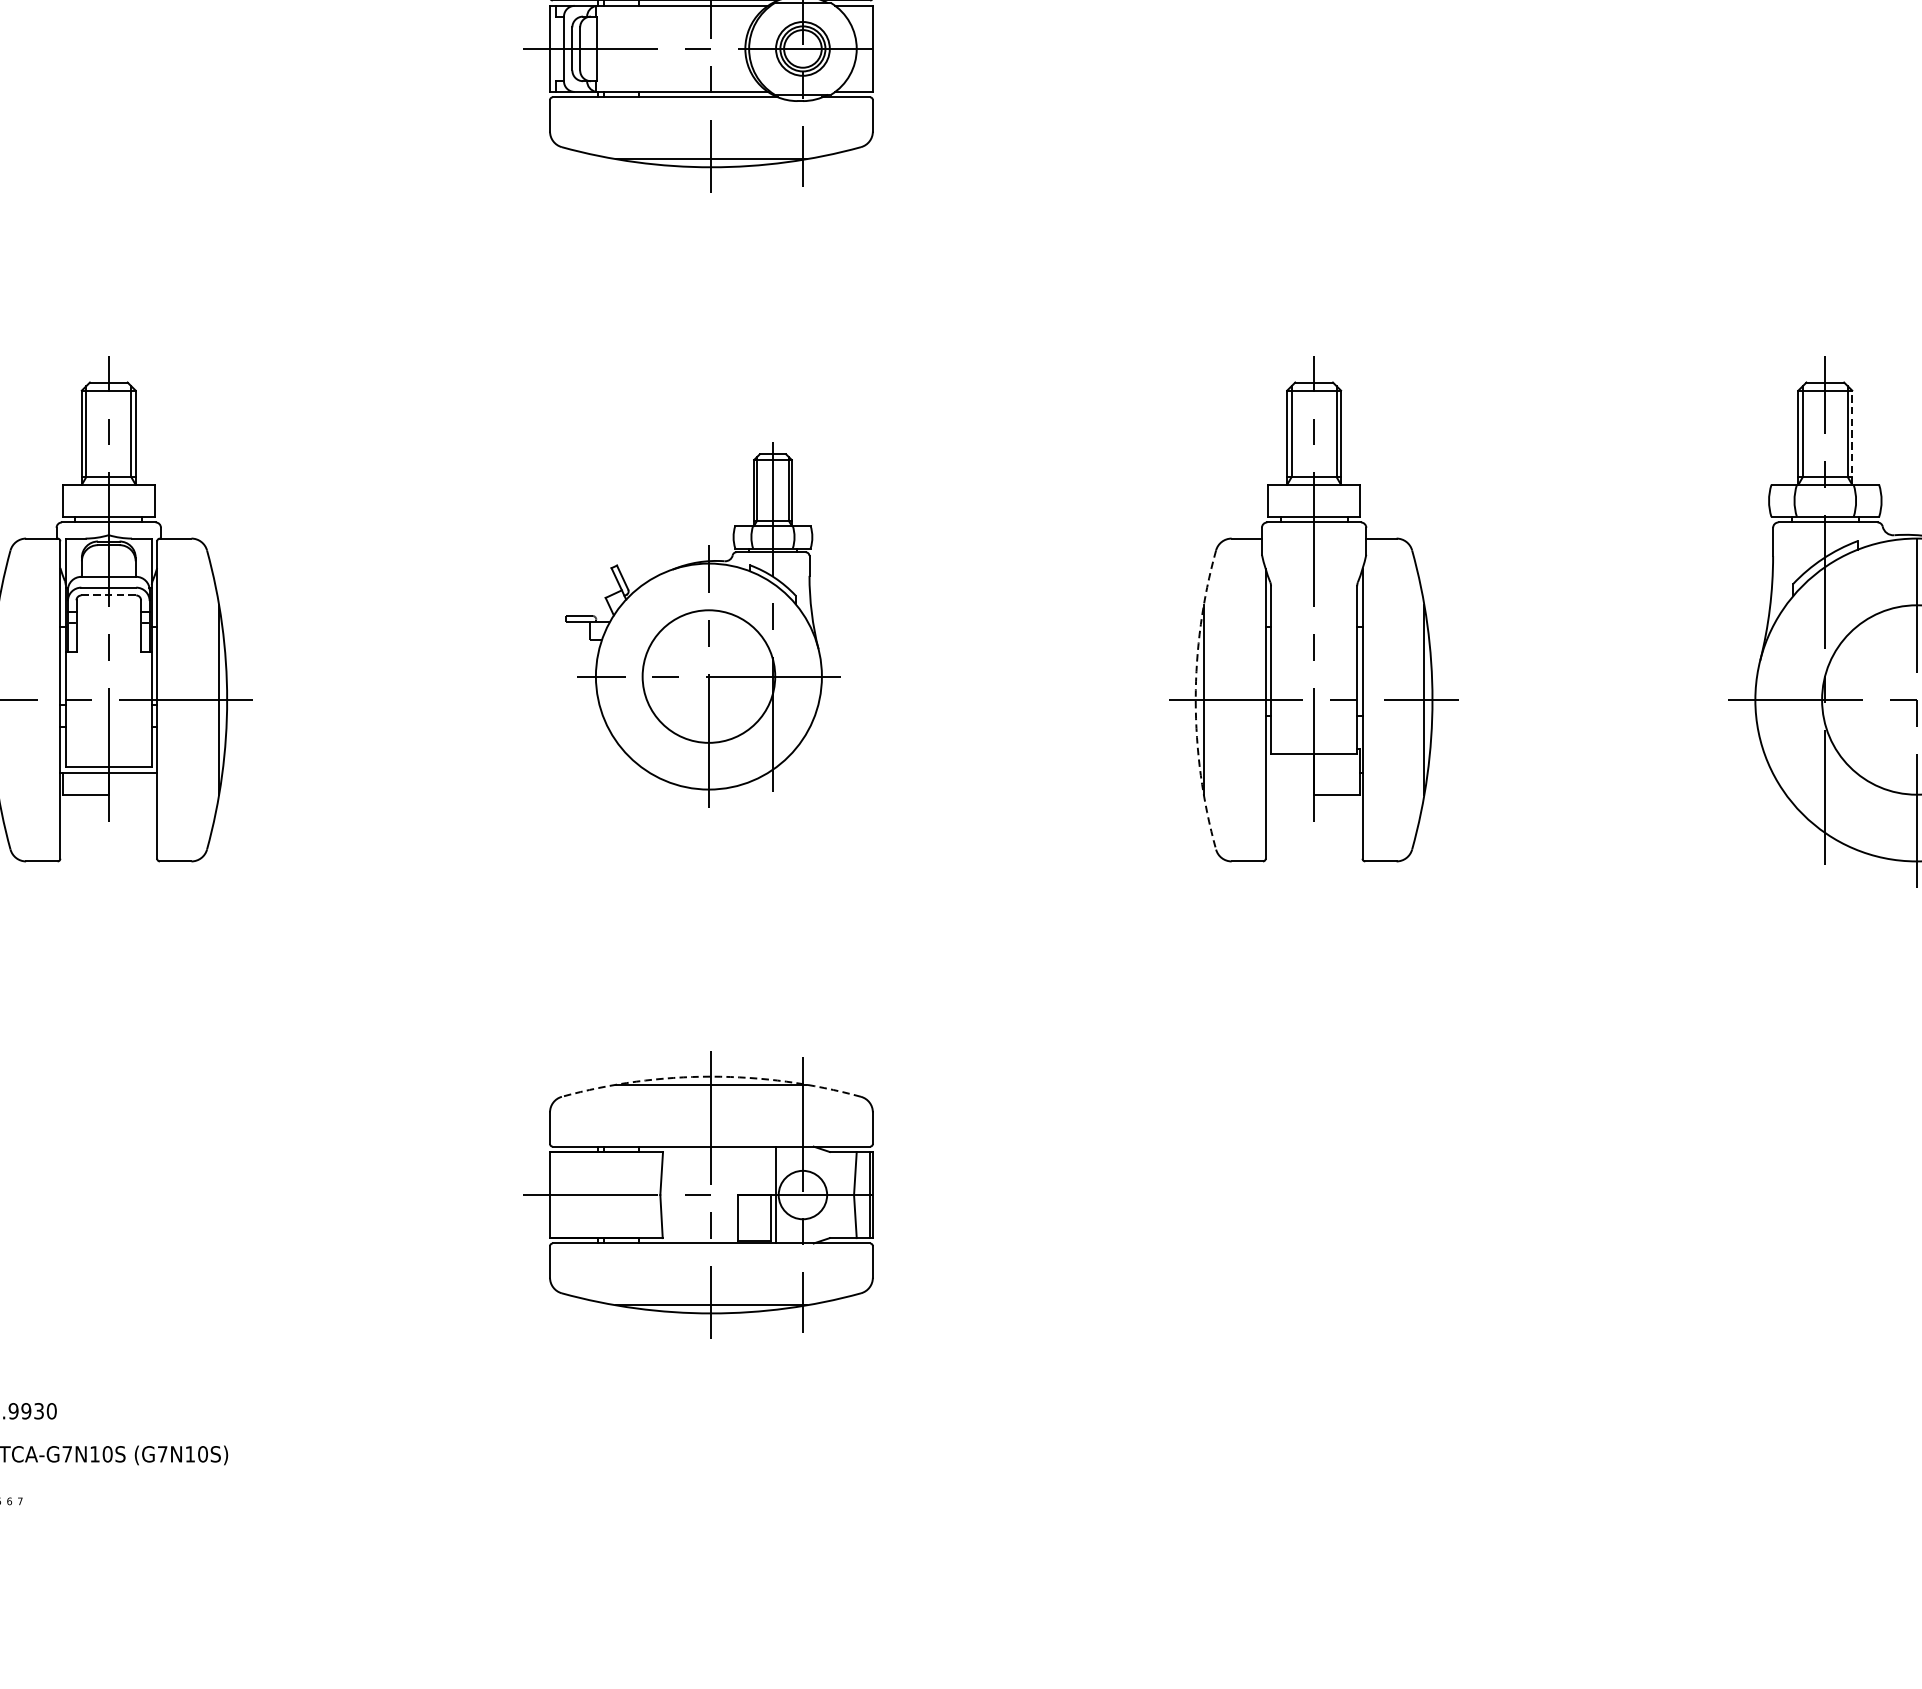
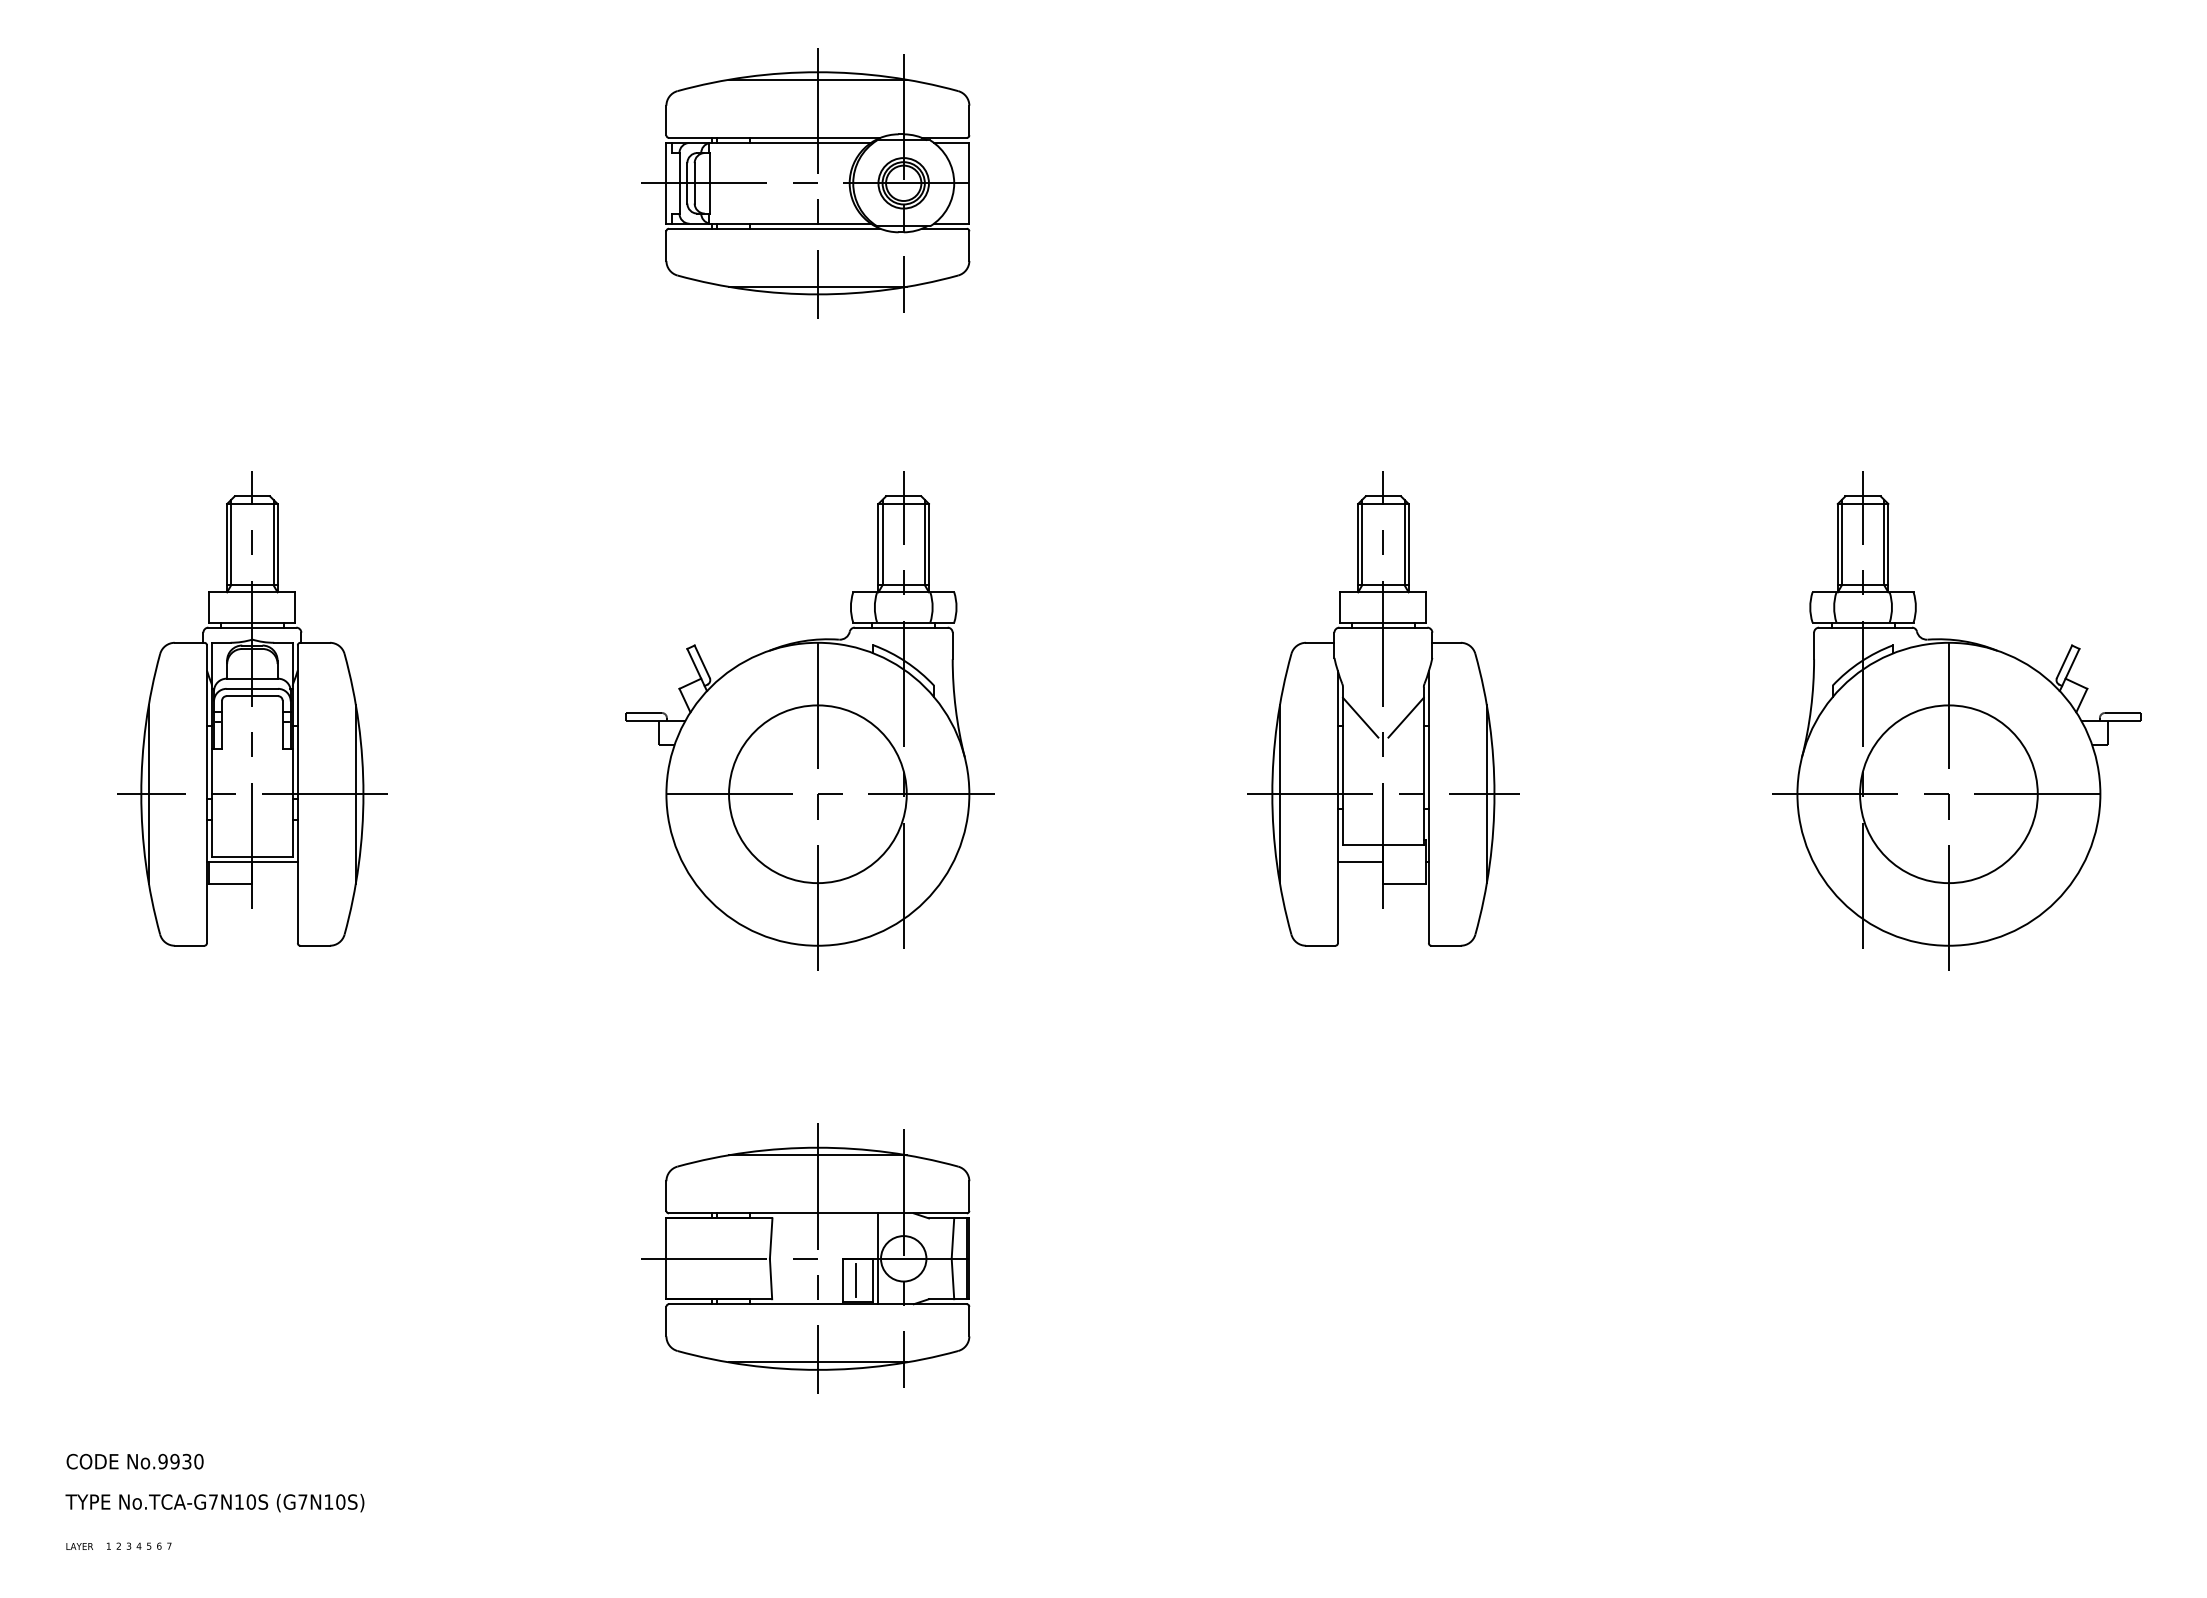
line: (1852, 437) -> (1888, 547), dashed -> solid
line: (108, 595) -> (252, 696), dashed -> solid
line: (1289, 618) -> (1360, 717), added
line: (1337, 618) -> (1405, 717), added
part: (702, 621) -> (809, 720), size x1.43
arc: (1195, 700) -> (1272, 794), dashed -> solid
line: (1289, 772) -> (1360, 862), added
arc: (711, 1076) -> (817, 1147), dashed -> solid
line: (751, 1217) -> (855, 1279), added

